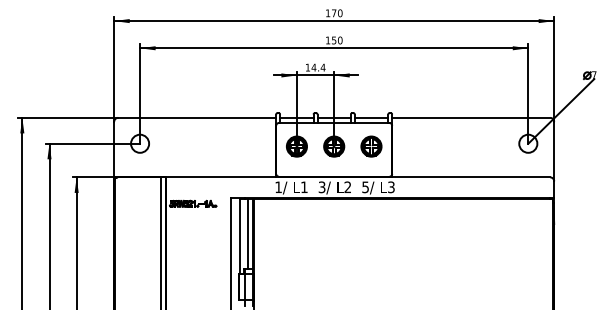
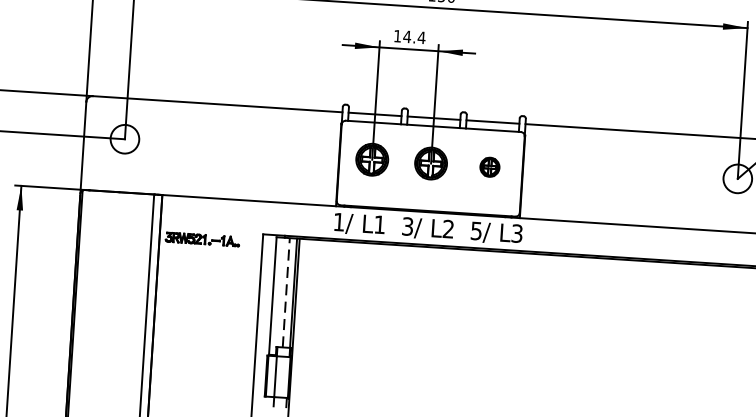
part: (371, 146) -> (489, 167), size x0.6
line: (248, 234) -> (286, 293), solid -> dashed

